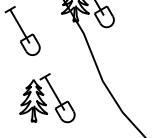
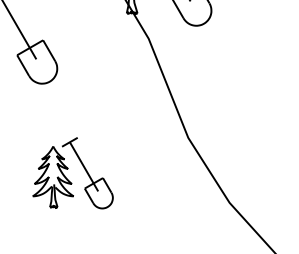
part: (47, 98) -> (73, 173), size x0.7

